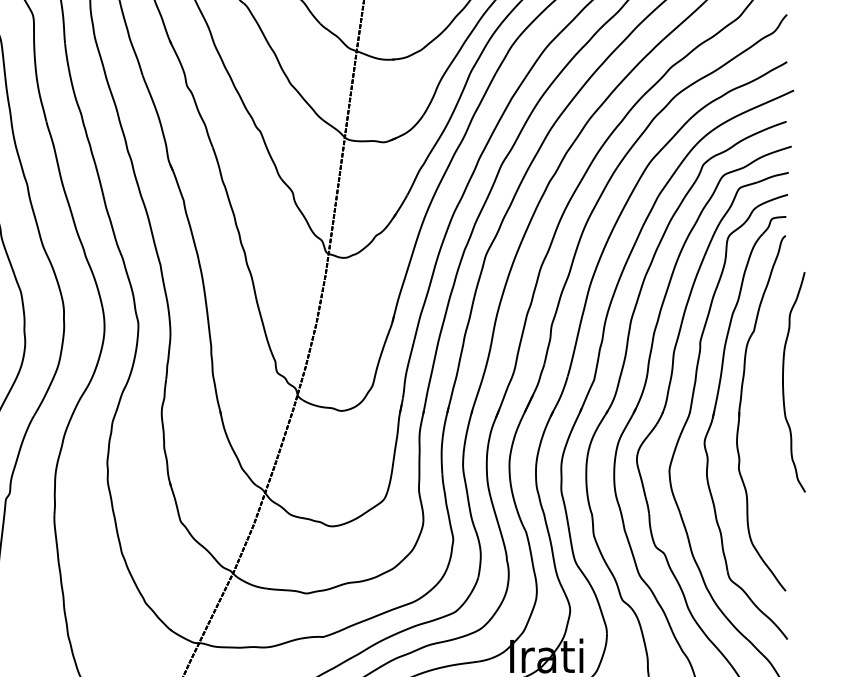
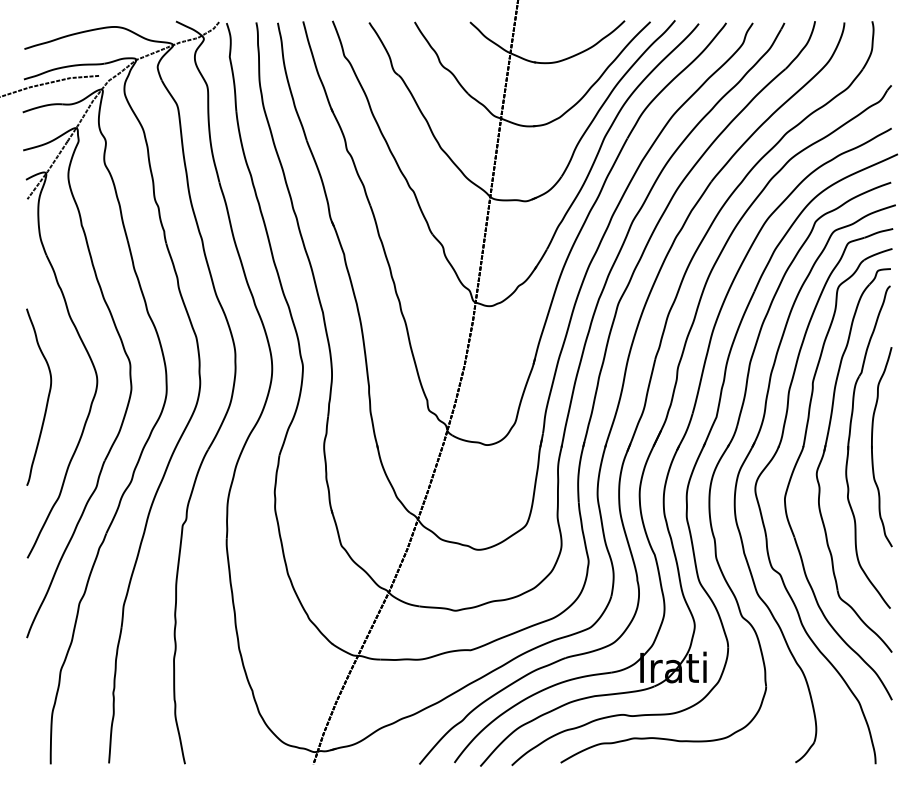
part: (783, 382) -> (872, 447), moved

